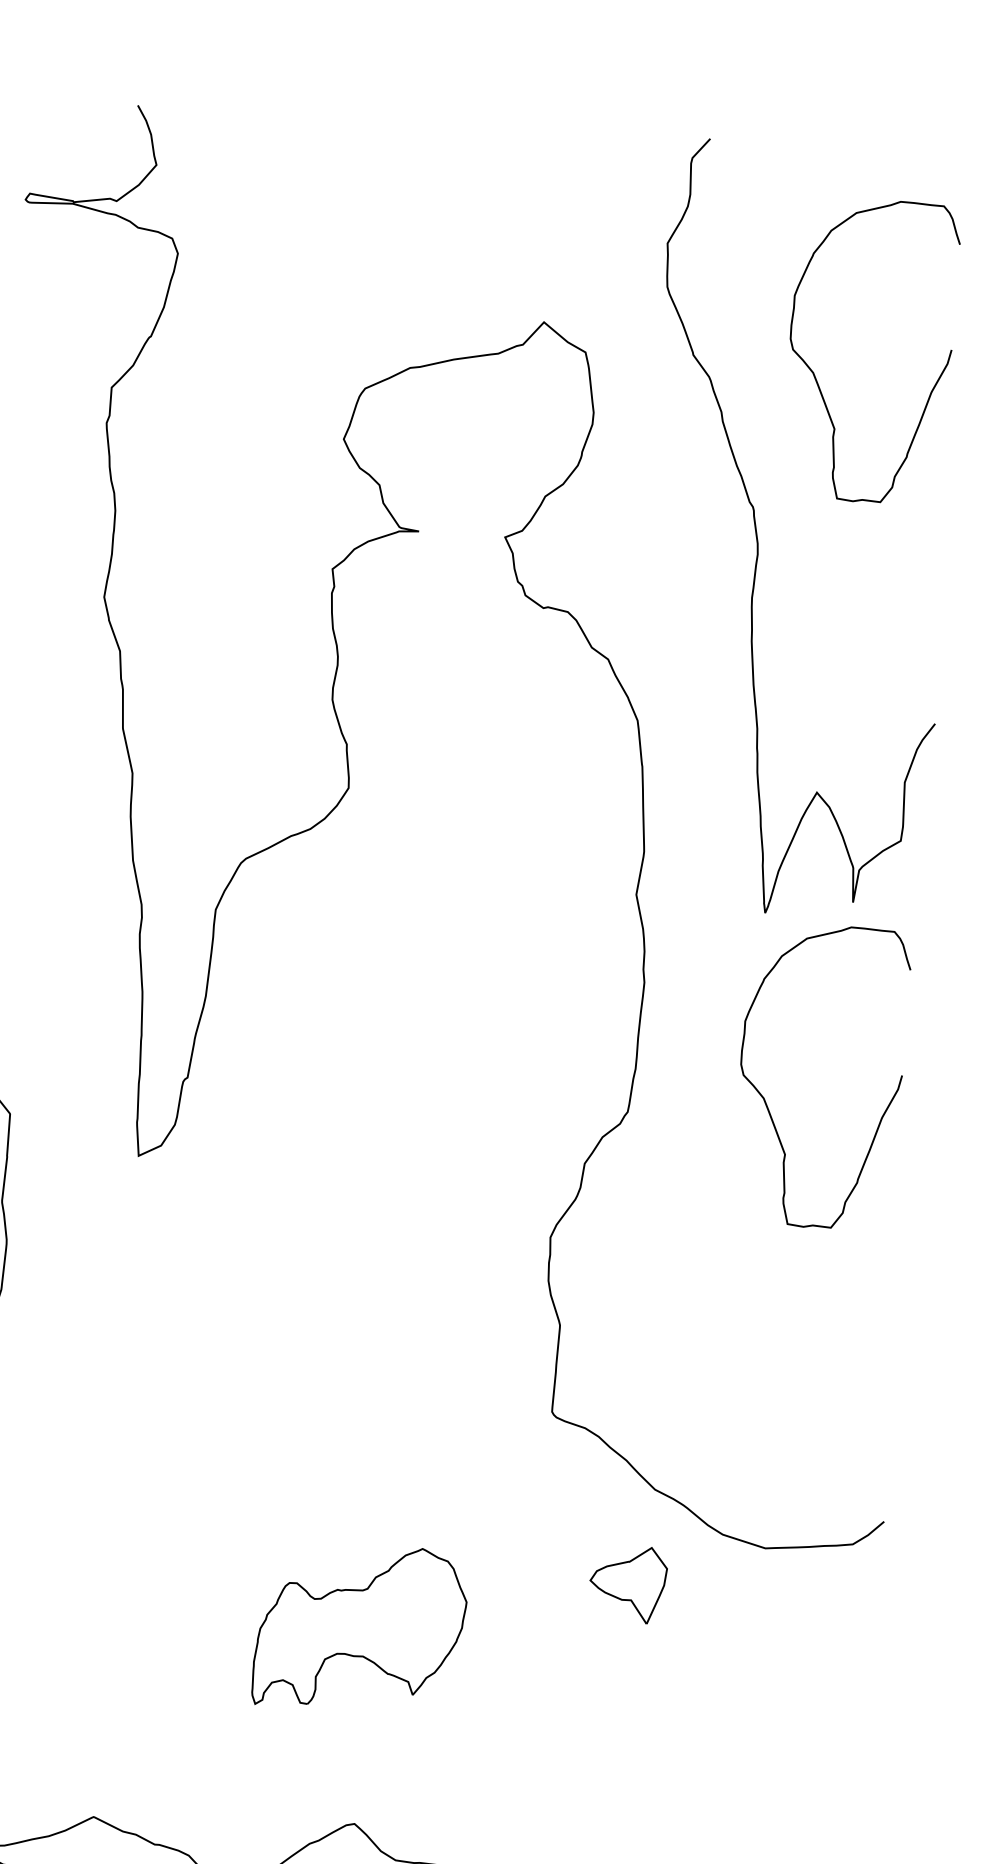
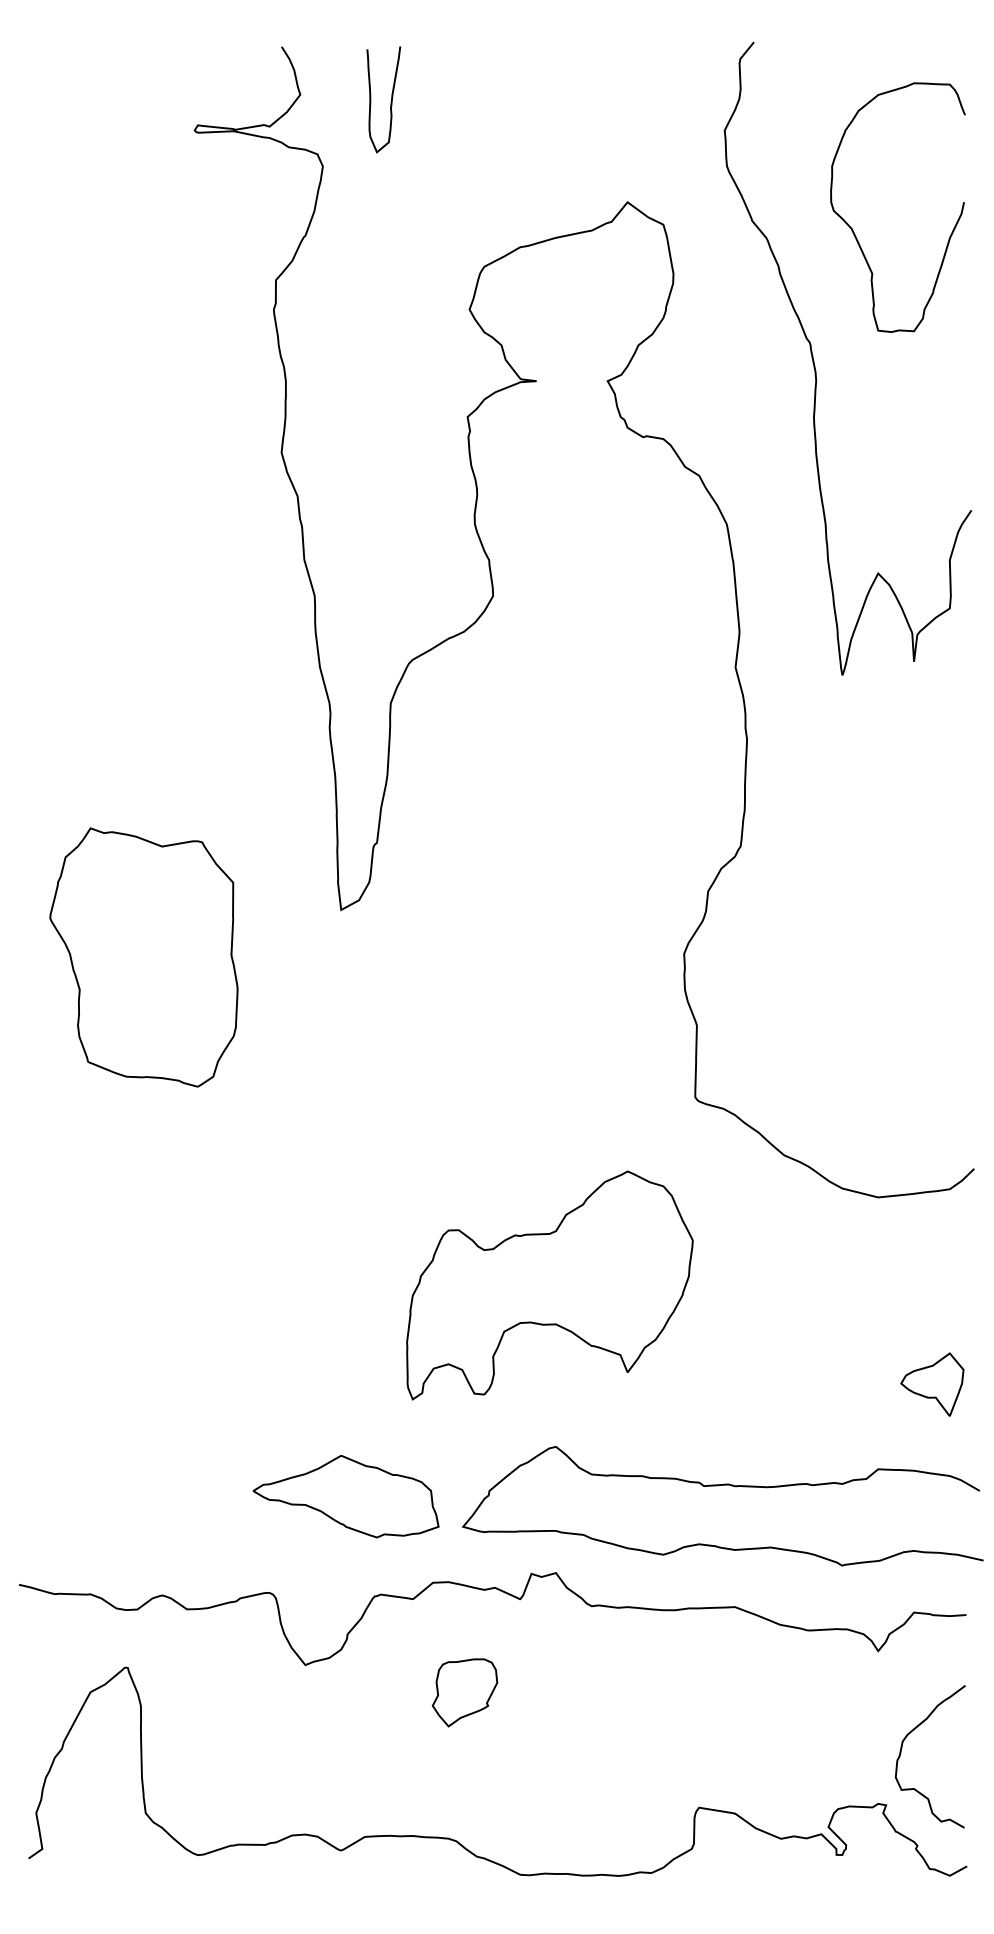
curve: (265, 180) -> (390, 101), added
curve: (765, 1100) -> (853, 829), removed
part: (628, 1584) -> (932, 1384), moved
part: (359, 1627) -> (549, 1285), size x1.67

